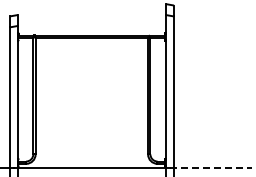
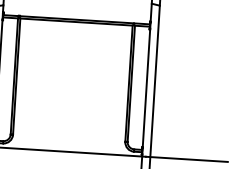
line: (211, 168) -> (187, 159), dashed -> solid

